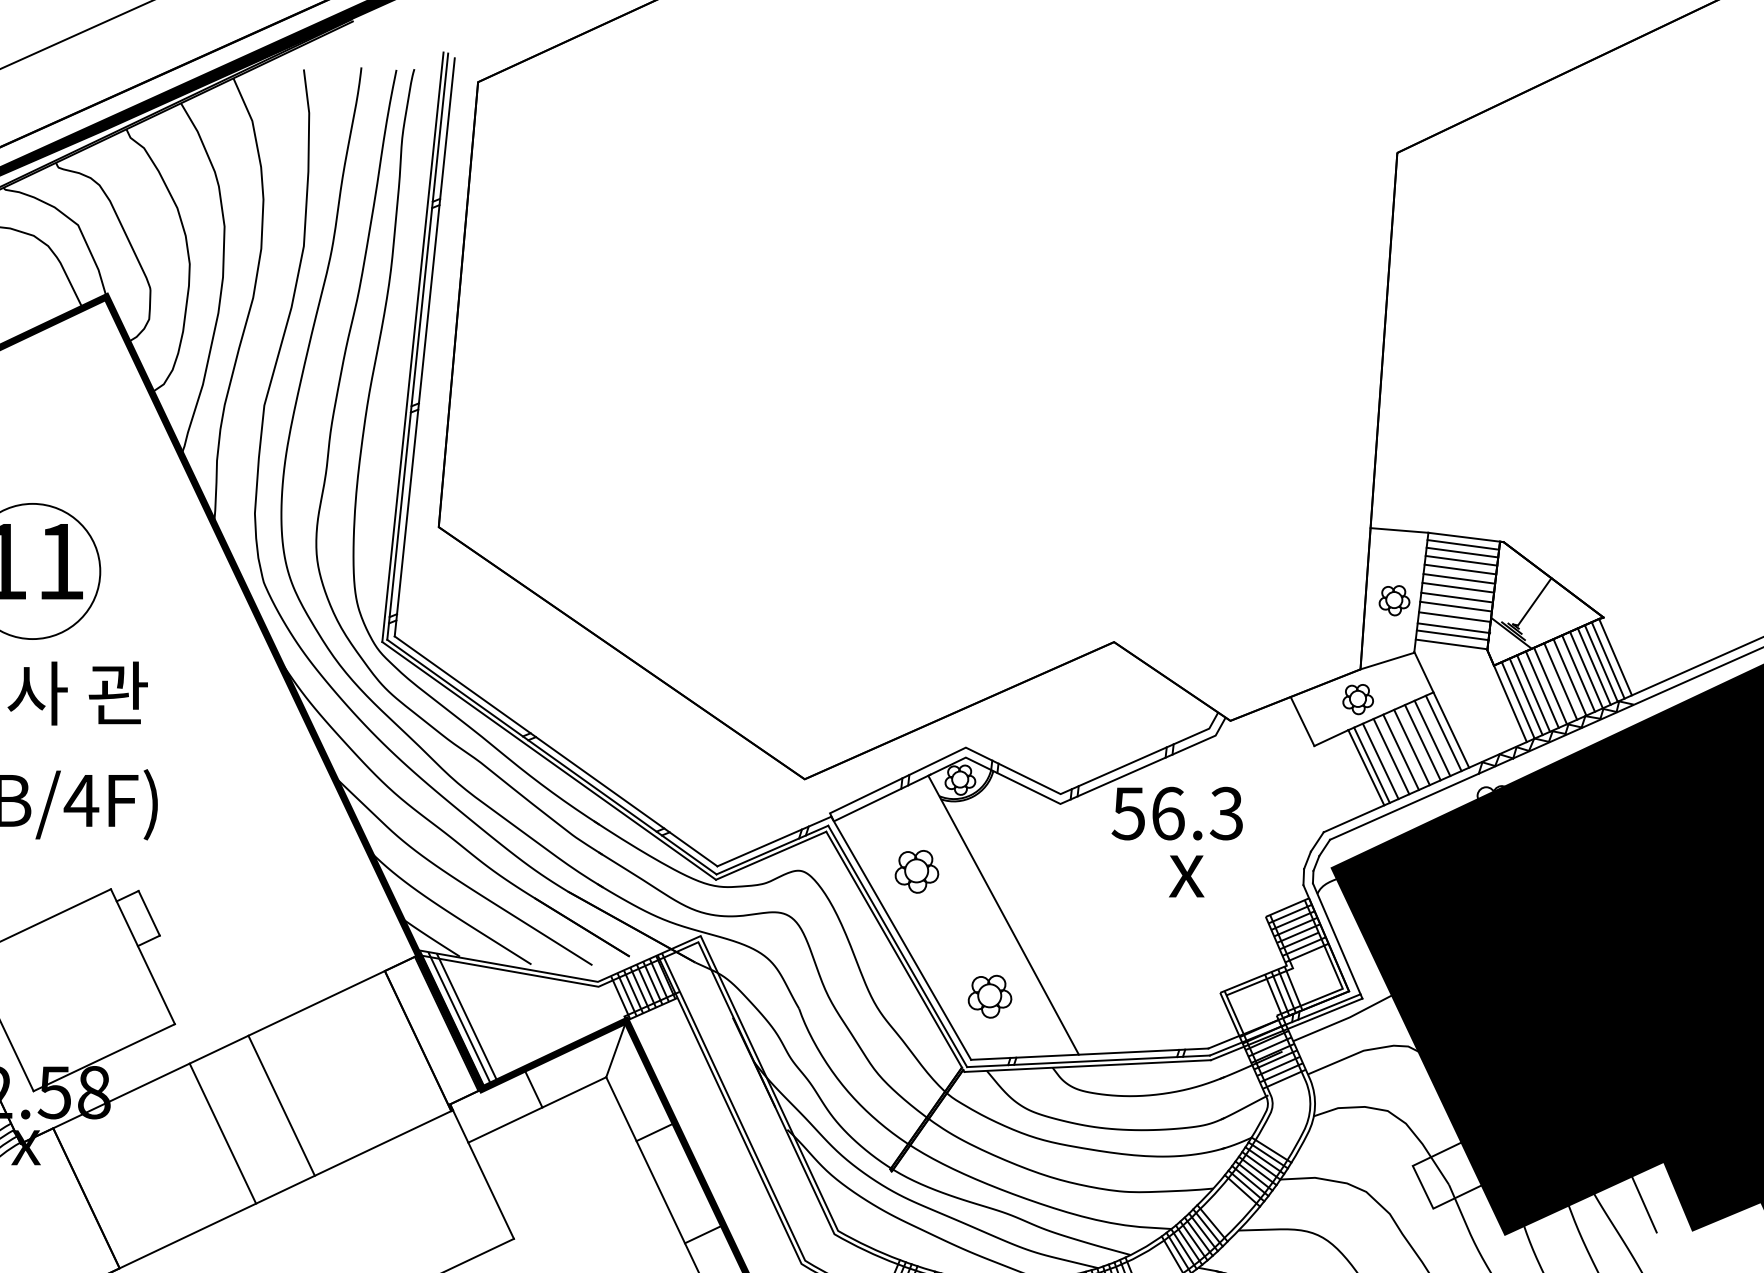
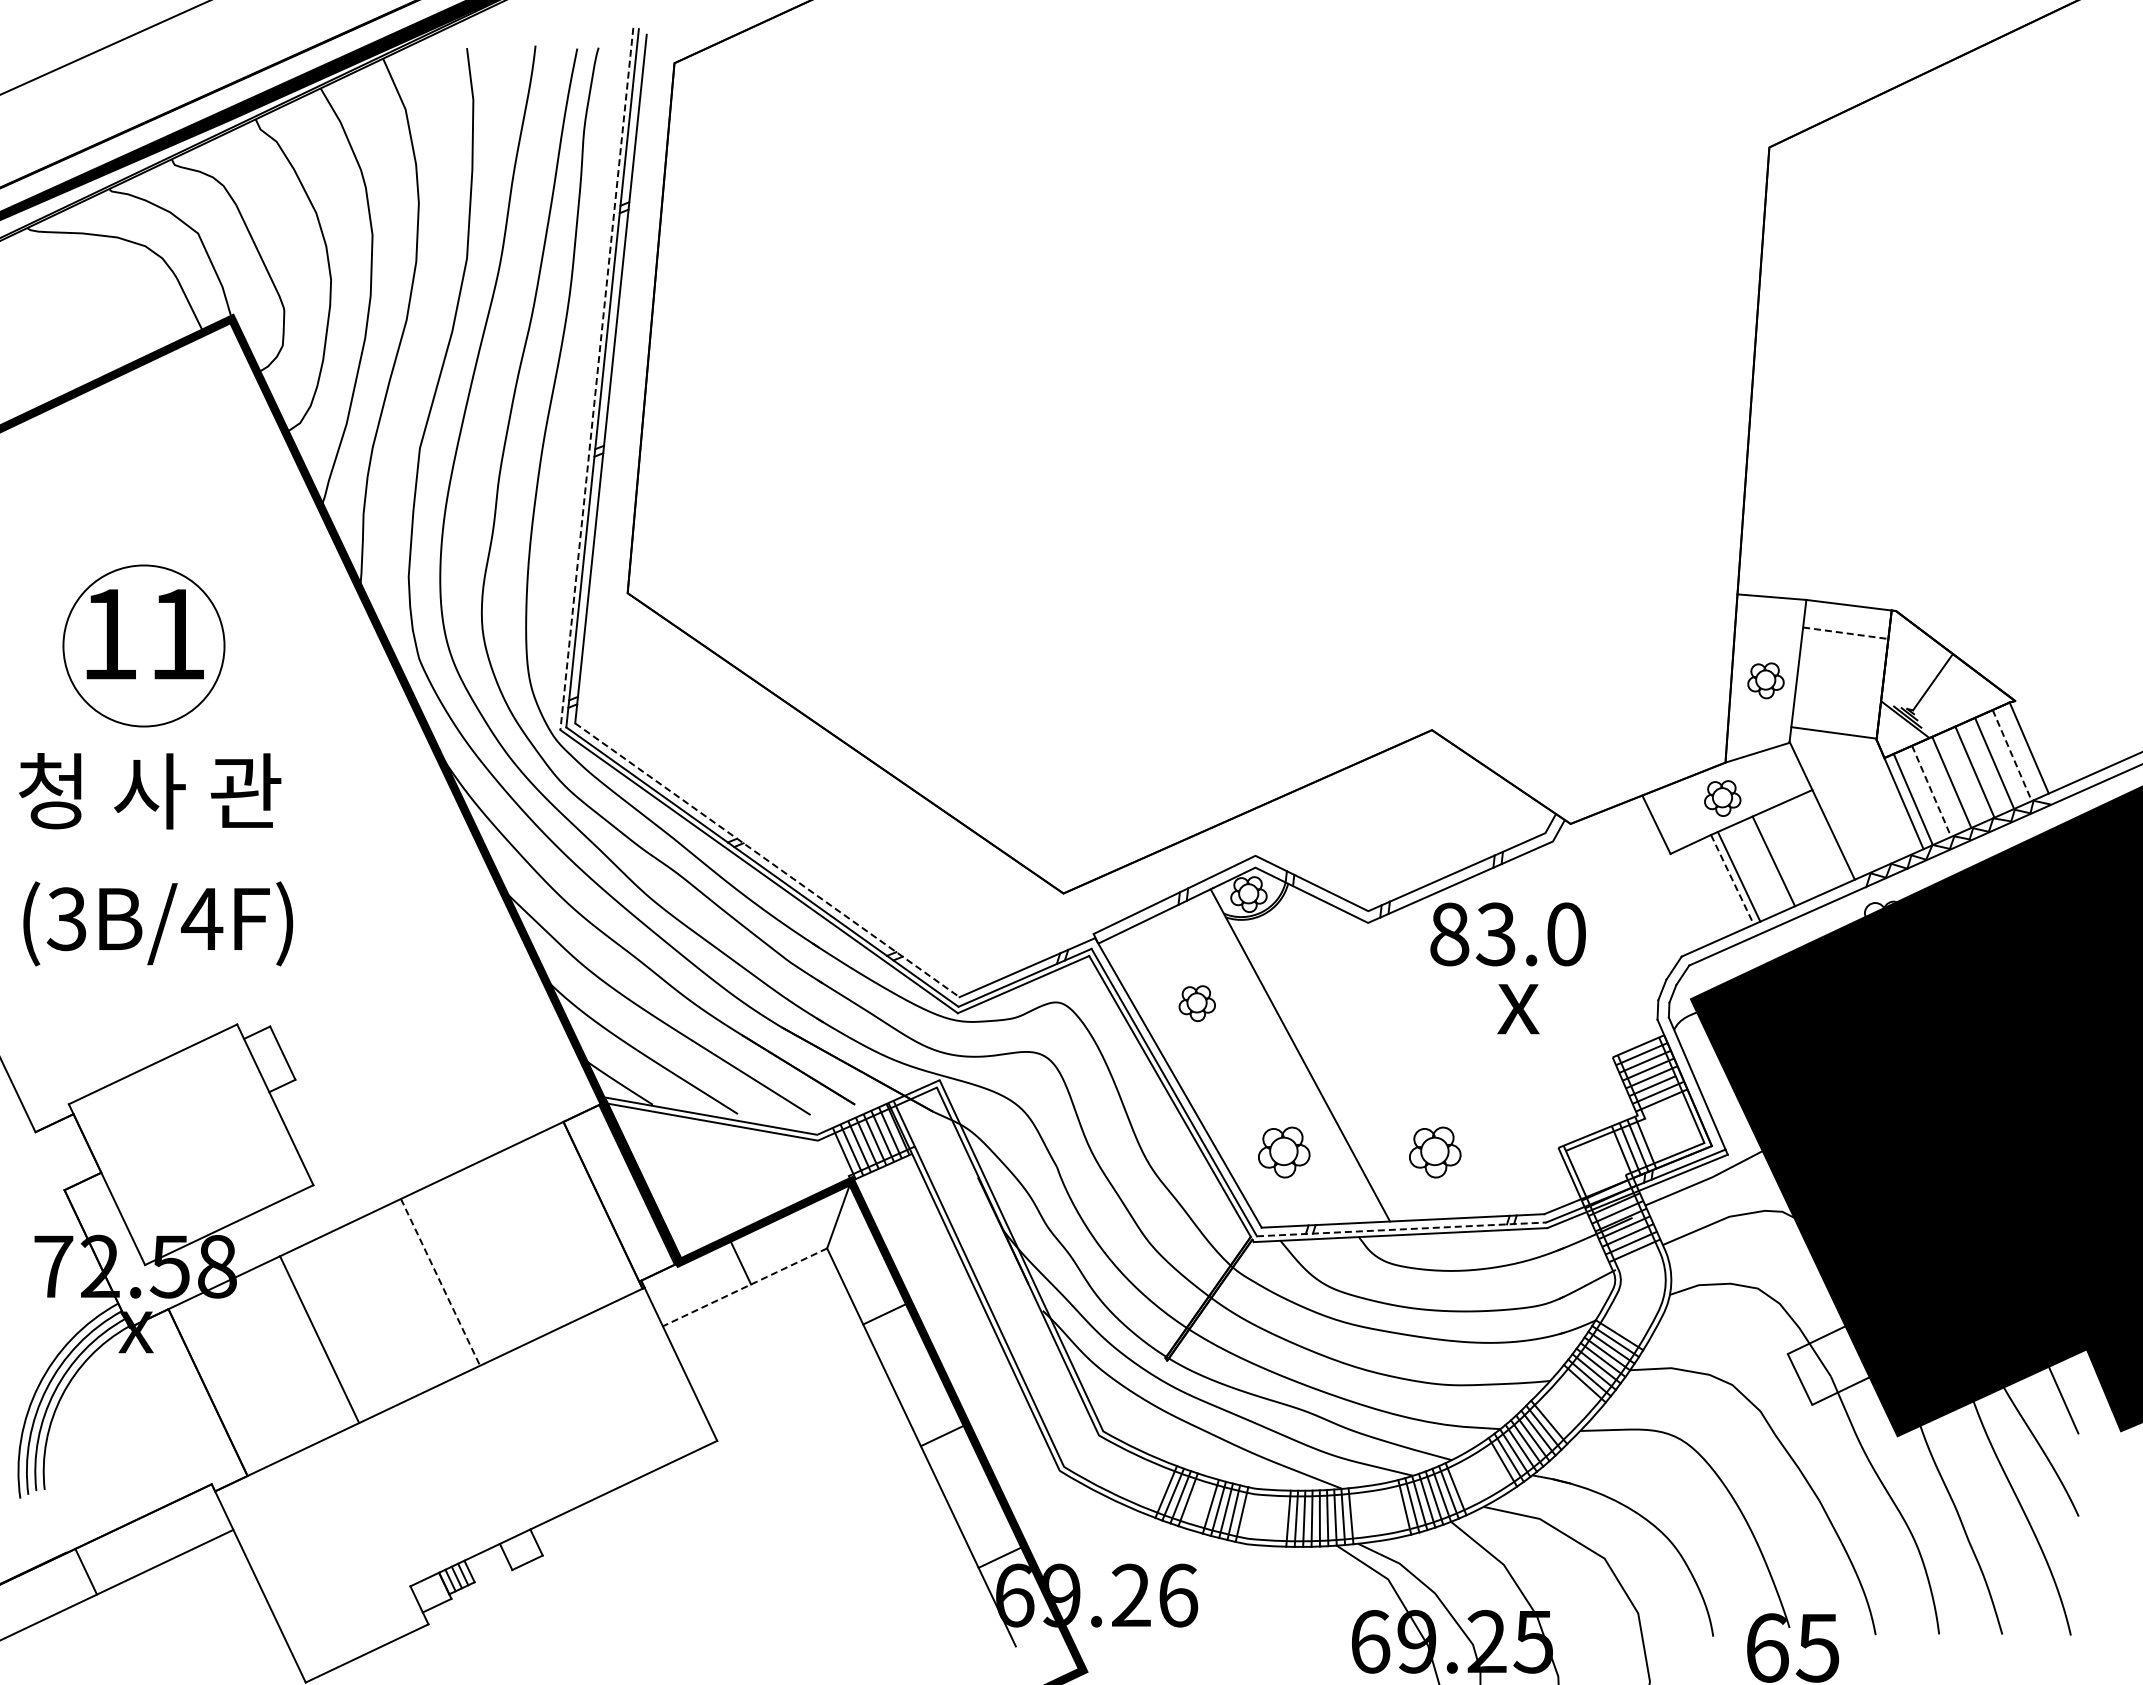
line: (412, 346) -> (596, 378), solid -> dashed
line: (1462, 545) -> (1847, 614), removed
line: (1462, 552) -> (1846, 623), removed
line: (1462, 560) -> (1846, 633), solid -> dashed
line: (1460, 569) -> (1844, 643), removed
line: (1458, 578) -> (1842, 654), removed
line: (1457, 587) -> (1841, 665), removed
line: (1457, 597) -> (1840, 676), removed
line: (1455, 606) -> (1838, 687), removed
line: (1454, 617) -> (1837, 700), removed
line: (1453, 628) -> (1836, 713), removed
line: (1452, 634) -> (1835, 721), removed
line: (1608, 660) -> (2020, 751), removed
line: (1601, 663) -> (2012, 755), solid -> dashed
line: (1593, 665) -> (2003, 758), removed
line: (1577, 673) -> (1984, 767), removed
line: (1560, 681) -> (1963, 776), removed
line: (1541, 689) -> (1941, 786), removed
line: (1533, 693) -> (1931, 791), solid -> dashed
line: (1525, 696) -> (1922, 794), removed
line: (1443, 733) -> (1824, 838), removed
line: (1431, 738) -> (1810, 844), removed
line: (1422, 742) -> (1799, 849), removed
line: (1411, 747) -> (1786, 855), removed
line: (556, 751) -> (767, 860), solid -> dashed
line: (1391, 756) -> (1762, 866), removed
line: (1380, 761) -> (1749, 872), removed
line: (1366, 767) -> (1732, 879), solid -> dashed
text: (1177, 813) -> (1507, 934), 56.3 -> 83.0
part: (917, 871) -> (1197, 1003), size x0.7
part: (1117, 996) -> (1435, 1152), added
line: (467, 1017) -> (661, 1177), removed
line: (459, 1018) -> (652, 1178), removed
line: (1088, 1061) -> (1401, 1229), solid -> dashed
line: (281, 1105) -> (440, 1282), solid -> dashed
line: (537, 1110) -> (745, 1287), solid -> dashed
line: (222, 1133) -> (319, 1339), moved

